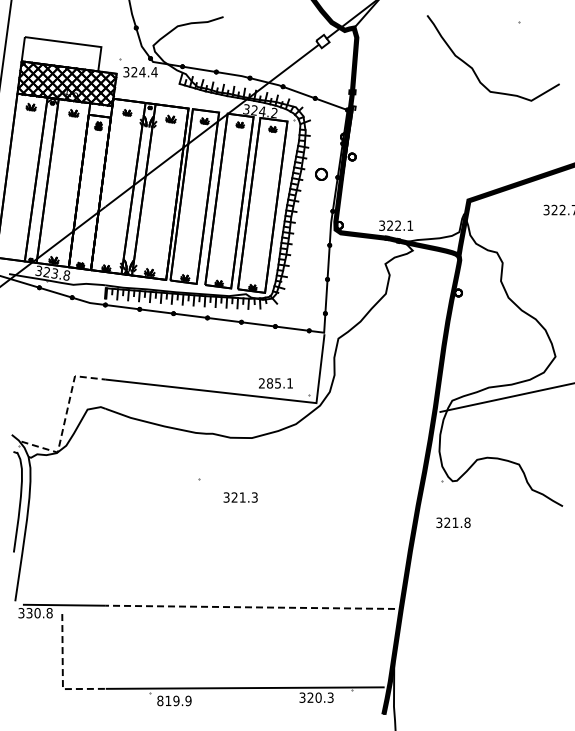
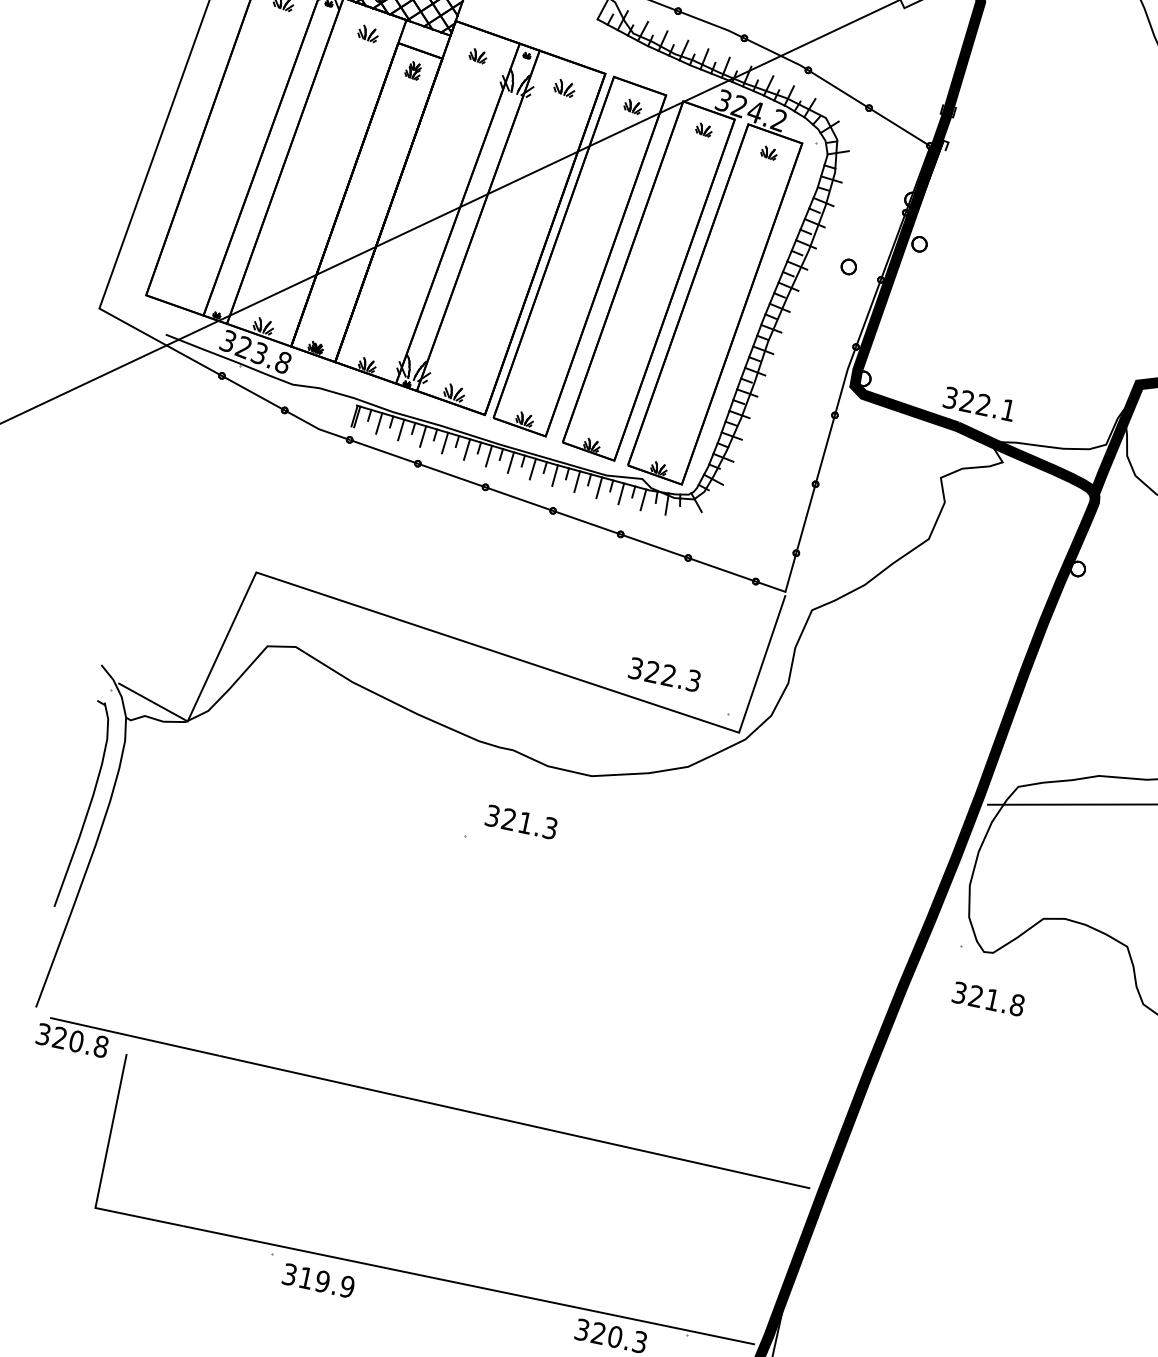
part: (321, 174) -> (848, 266), size x0.62
text: (276, 383) -> (665, 675), 285.1 -> 322.3
line: (65, 417) -> (218, 652), dashed -> solid
text: (240, 497) -> (521, 822), moved
text: (453, 522) -> (988, 998), moved
line: (250, 607) -> (515, 1122), dashed -> solid
text: (29, 613) -> (59, 1038), 330.8 -> 320.8
line: (62, 673) -> (101, 1175), dashed -> solid
text: (160, 700) -> (290, 1273), 819.9 -> 319.9

